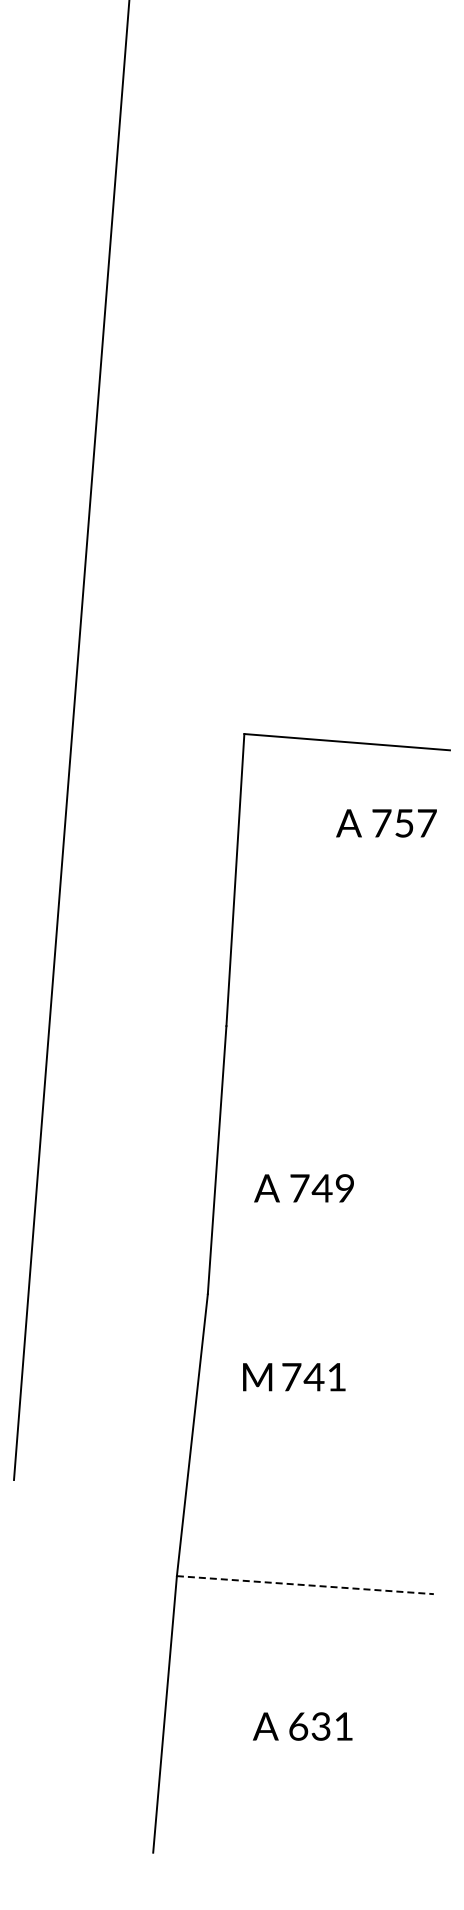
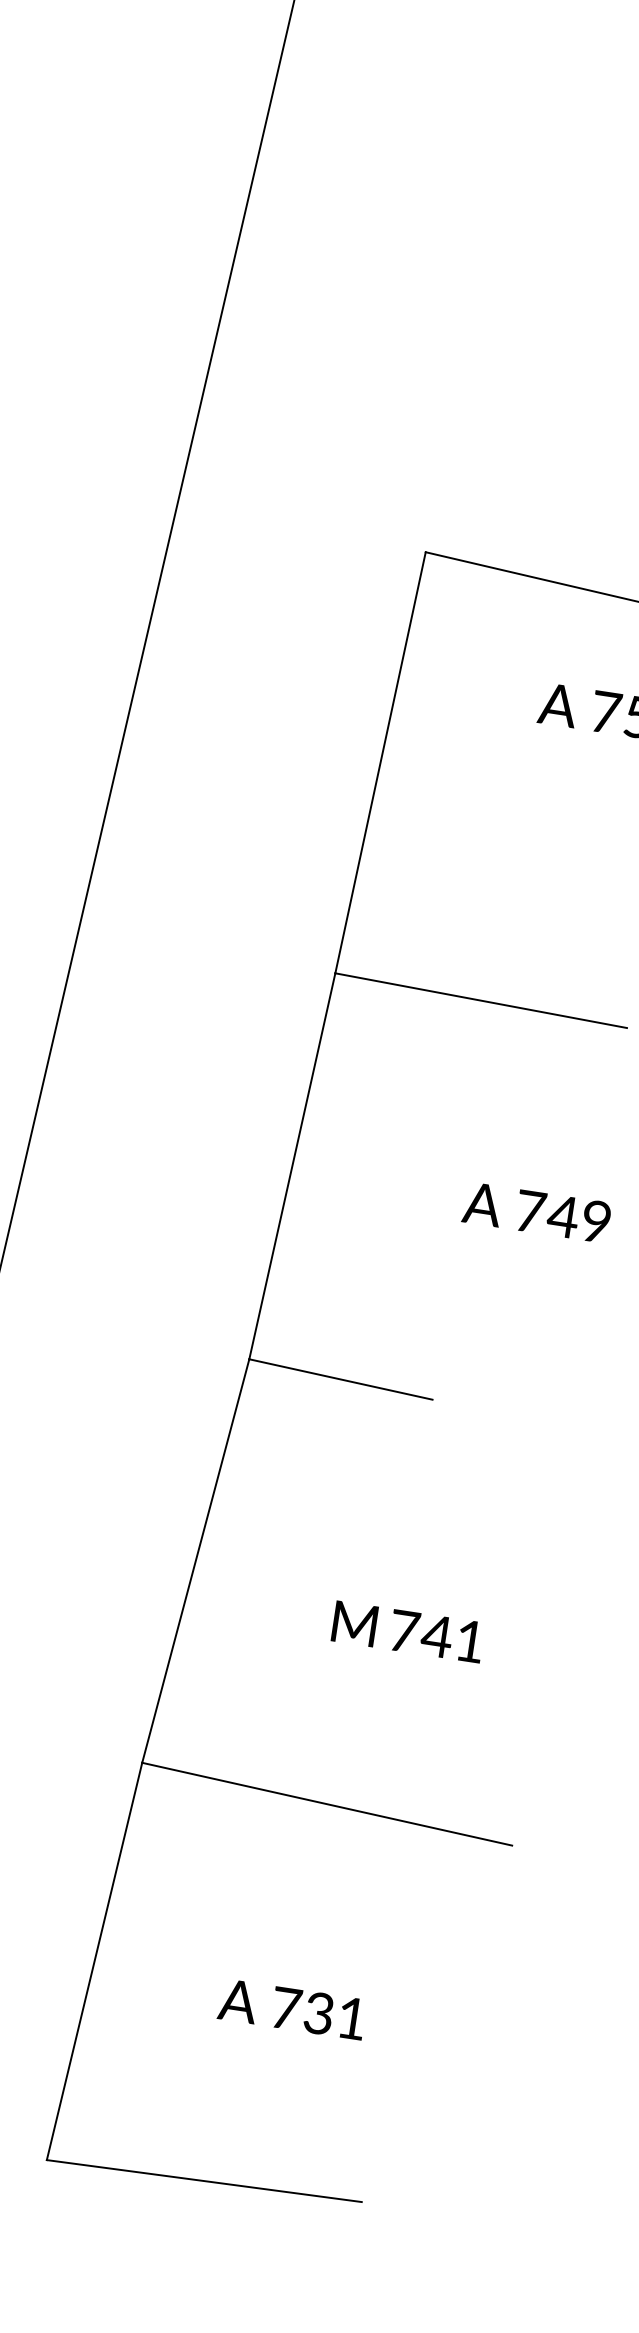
line: (326, 1029) -> (480, 1000), added
text: (303, 1188) -> (535, 1212), moved
line: (271, 1298) -> (340, 1379), added
text: (294, 1377) -> (408, 1632), moved
line: (305, 1585) -> (327, 1804), dashed -> solid
text: (298, 1726) -> (286, 2008), 631 -> 731
line: (261, 1850) -> (204, 2180), added

